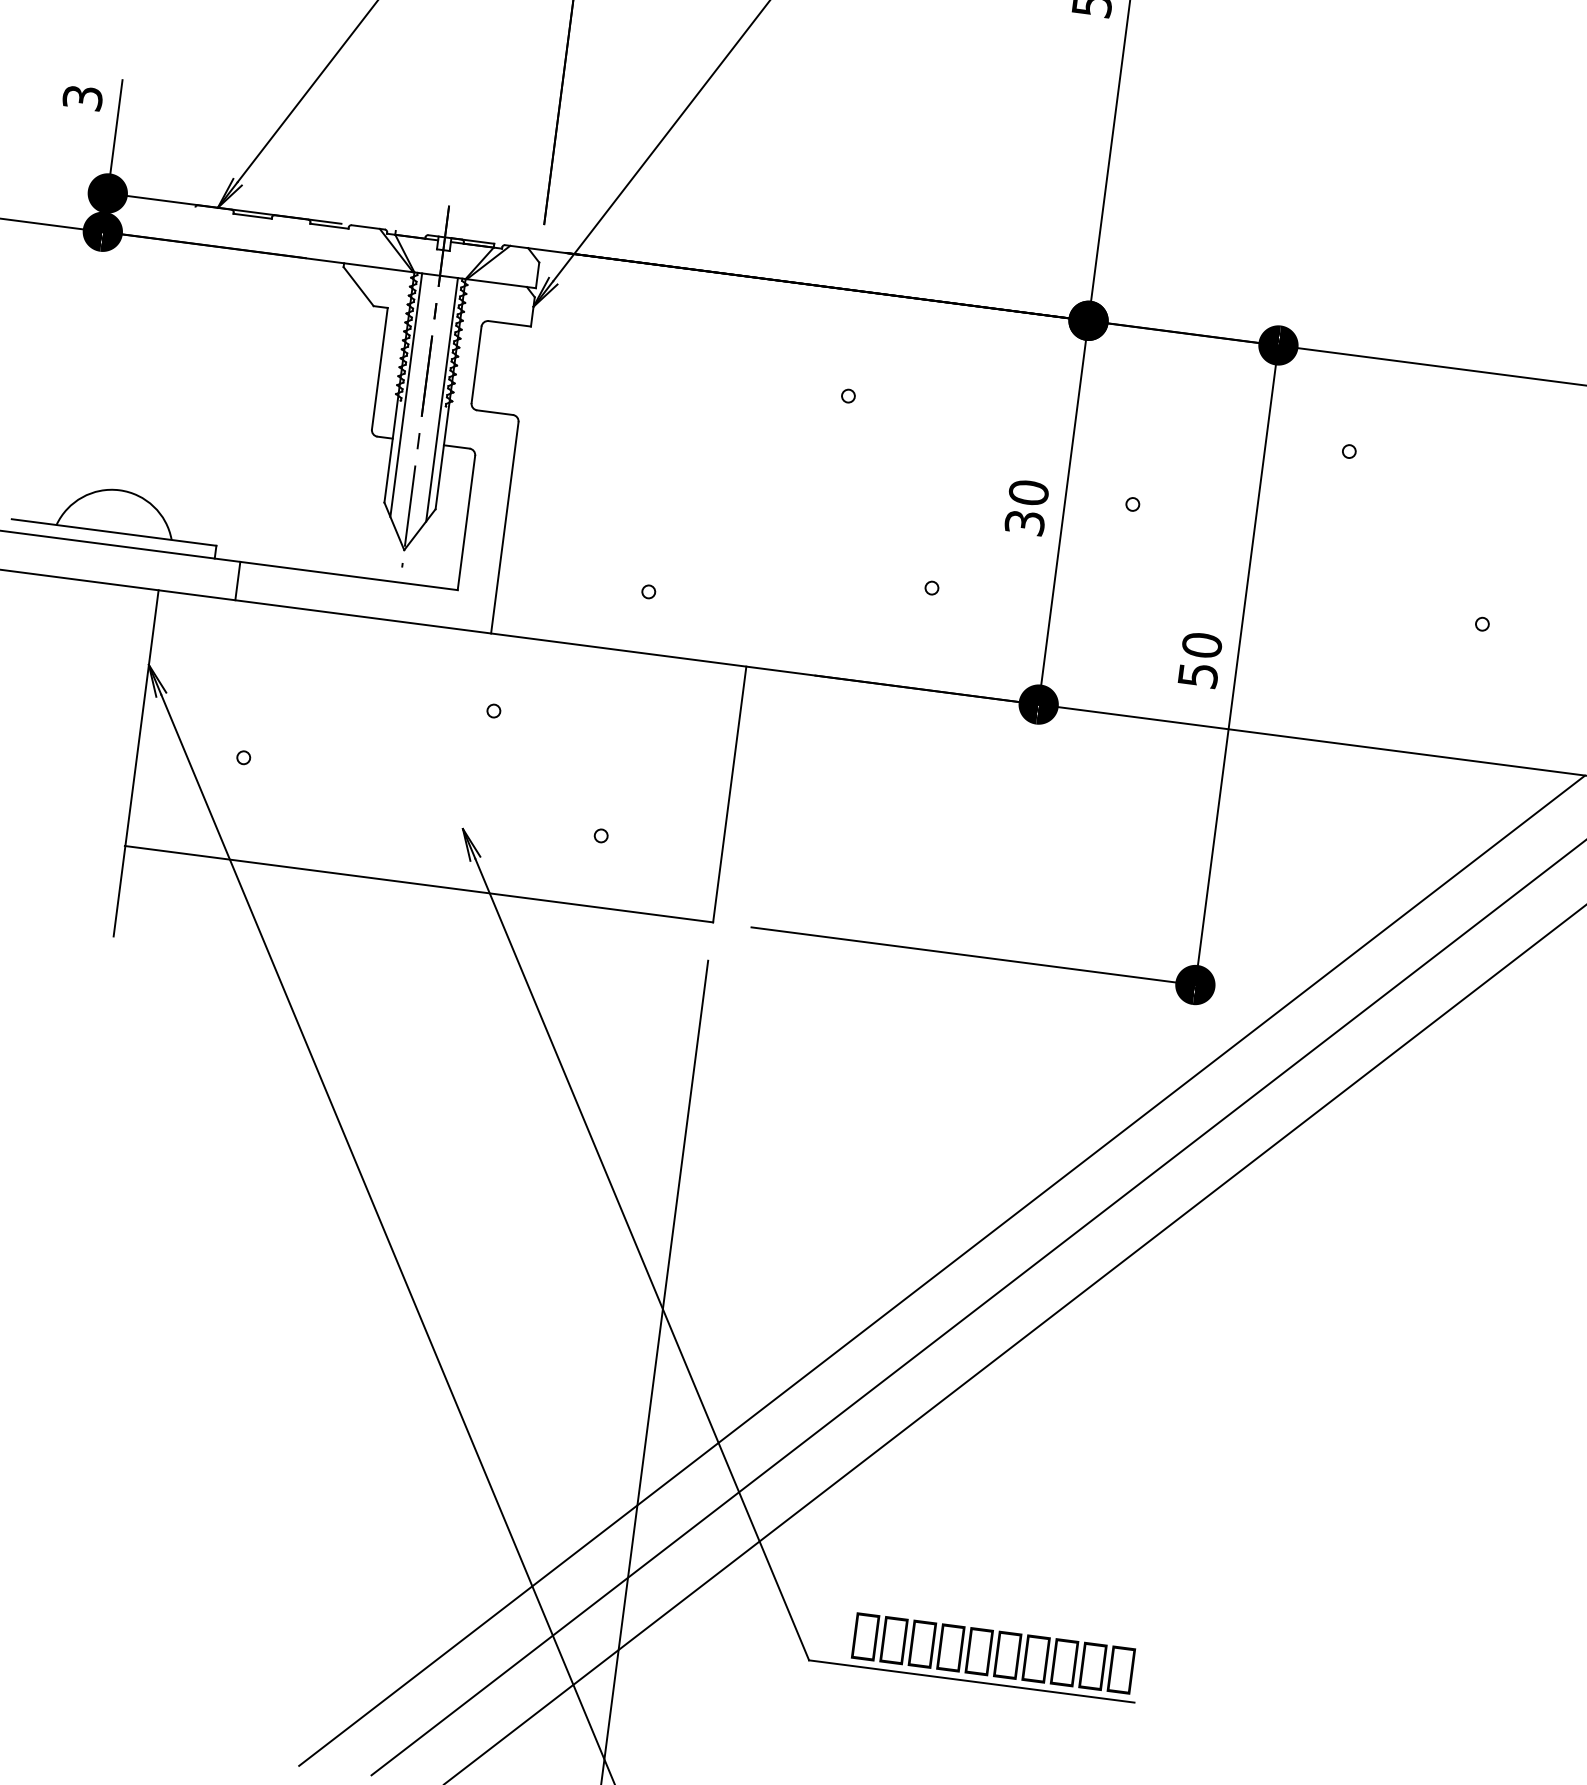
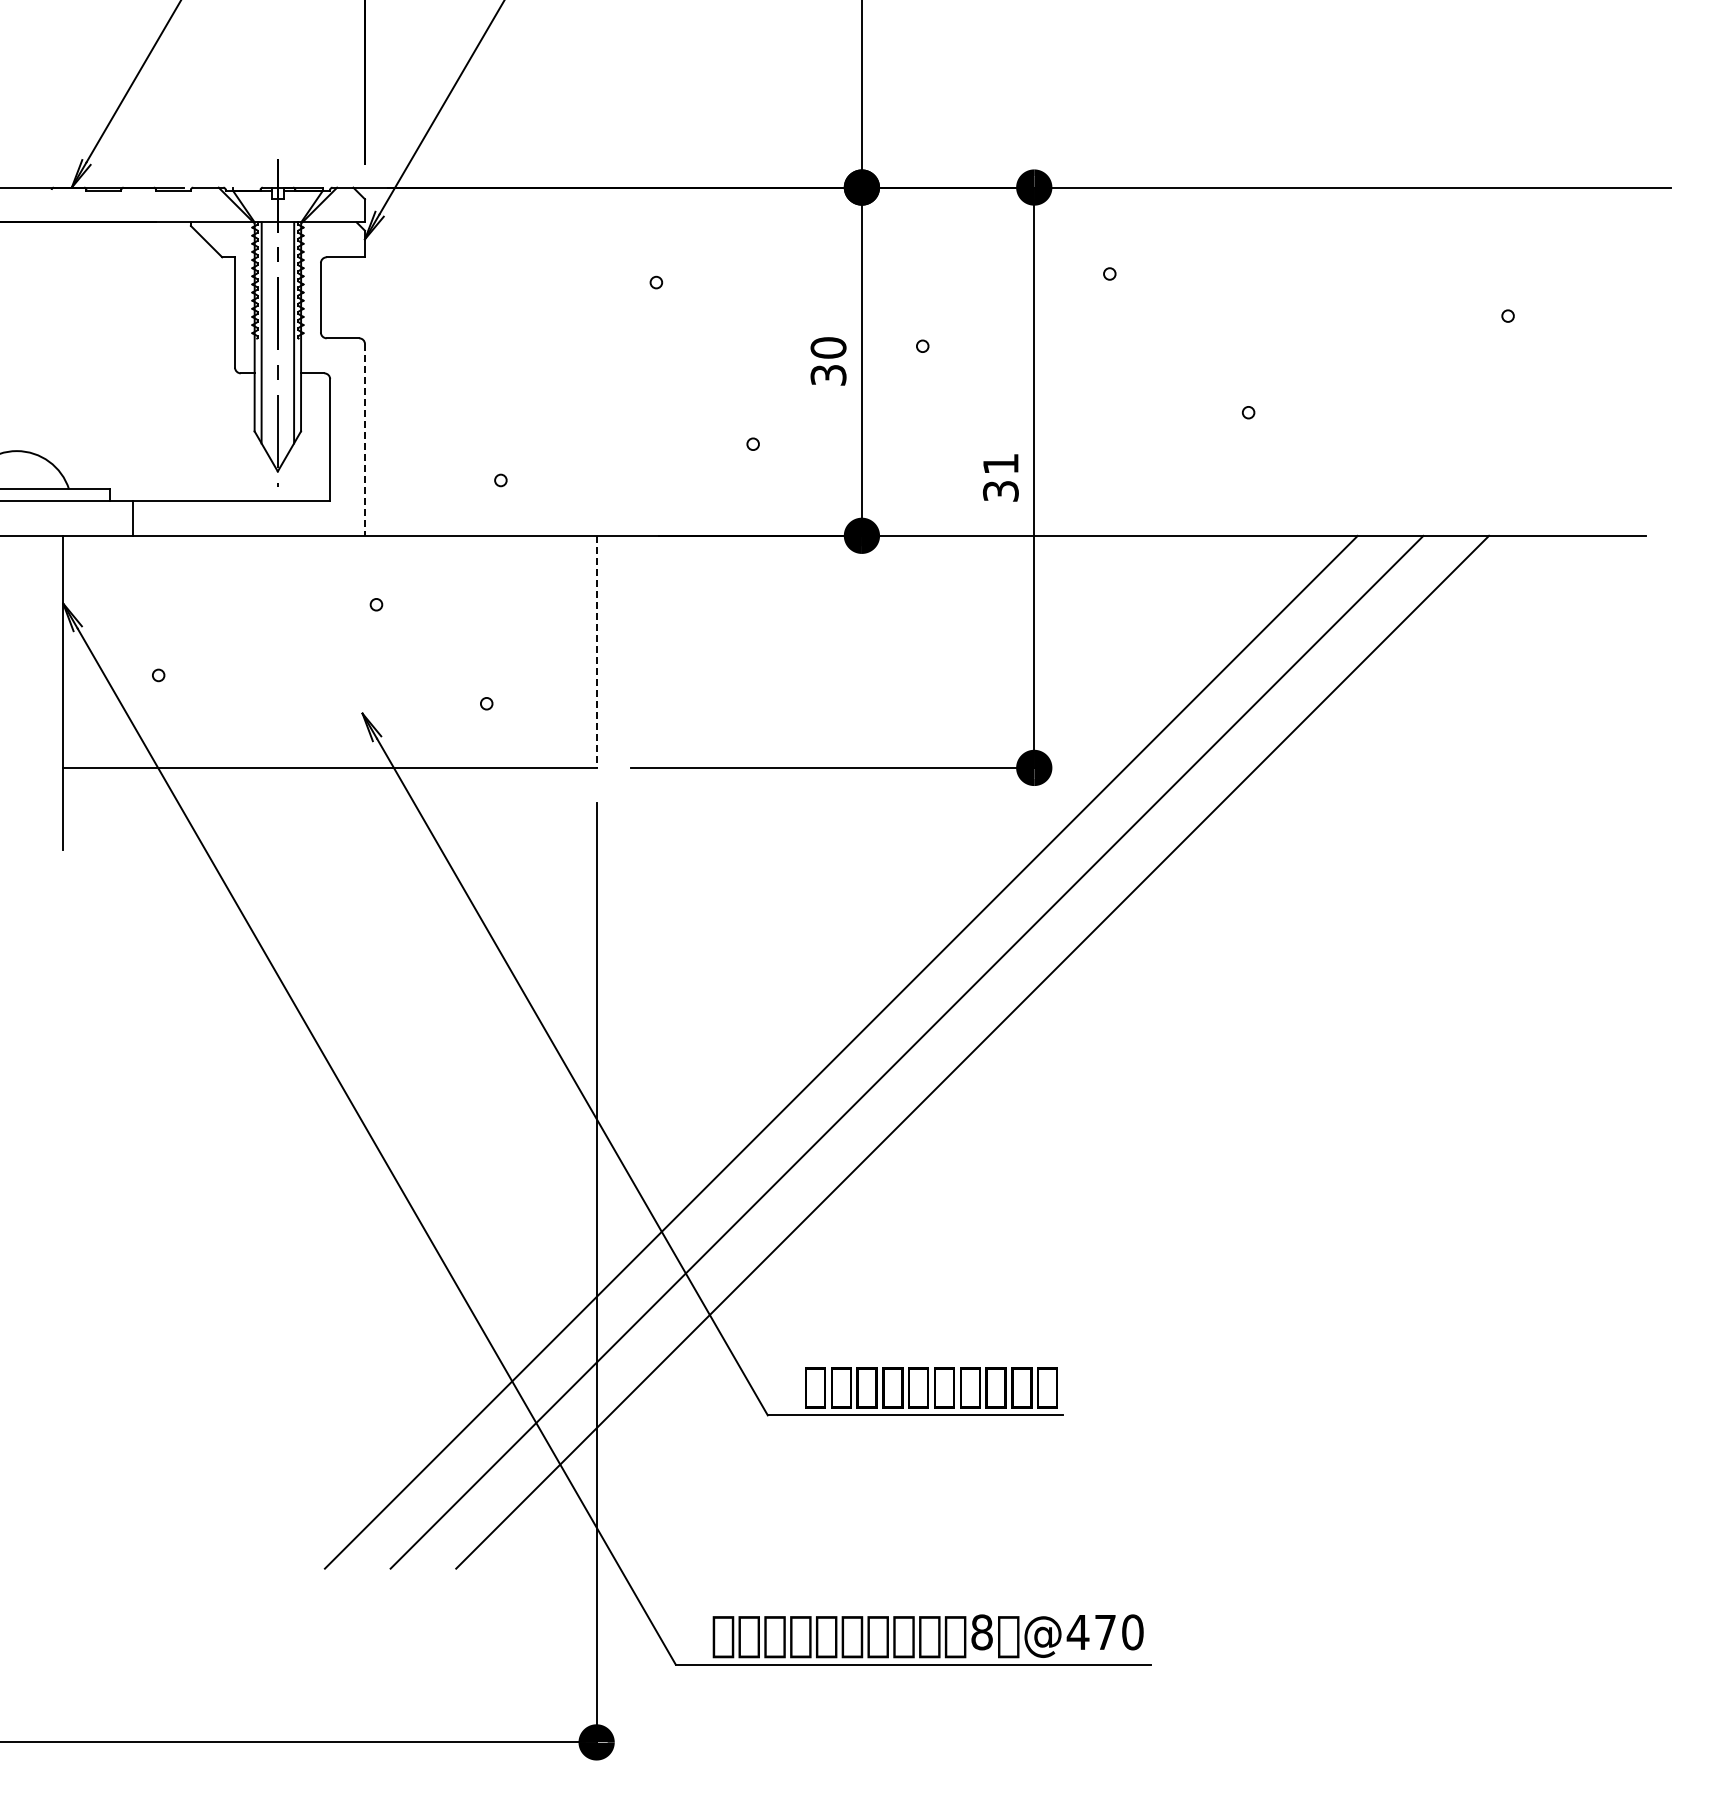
line: (505, 527) -> (365, 439), solid -> dashed
text: (1199, 660) -> (1000, 477), 50 -> 31
line: (729, 795) -> (596, 652), solid -> dashed

